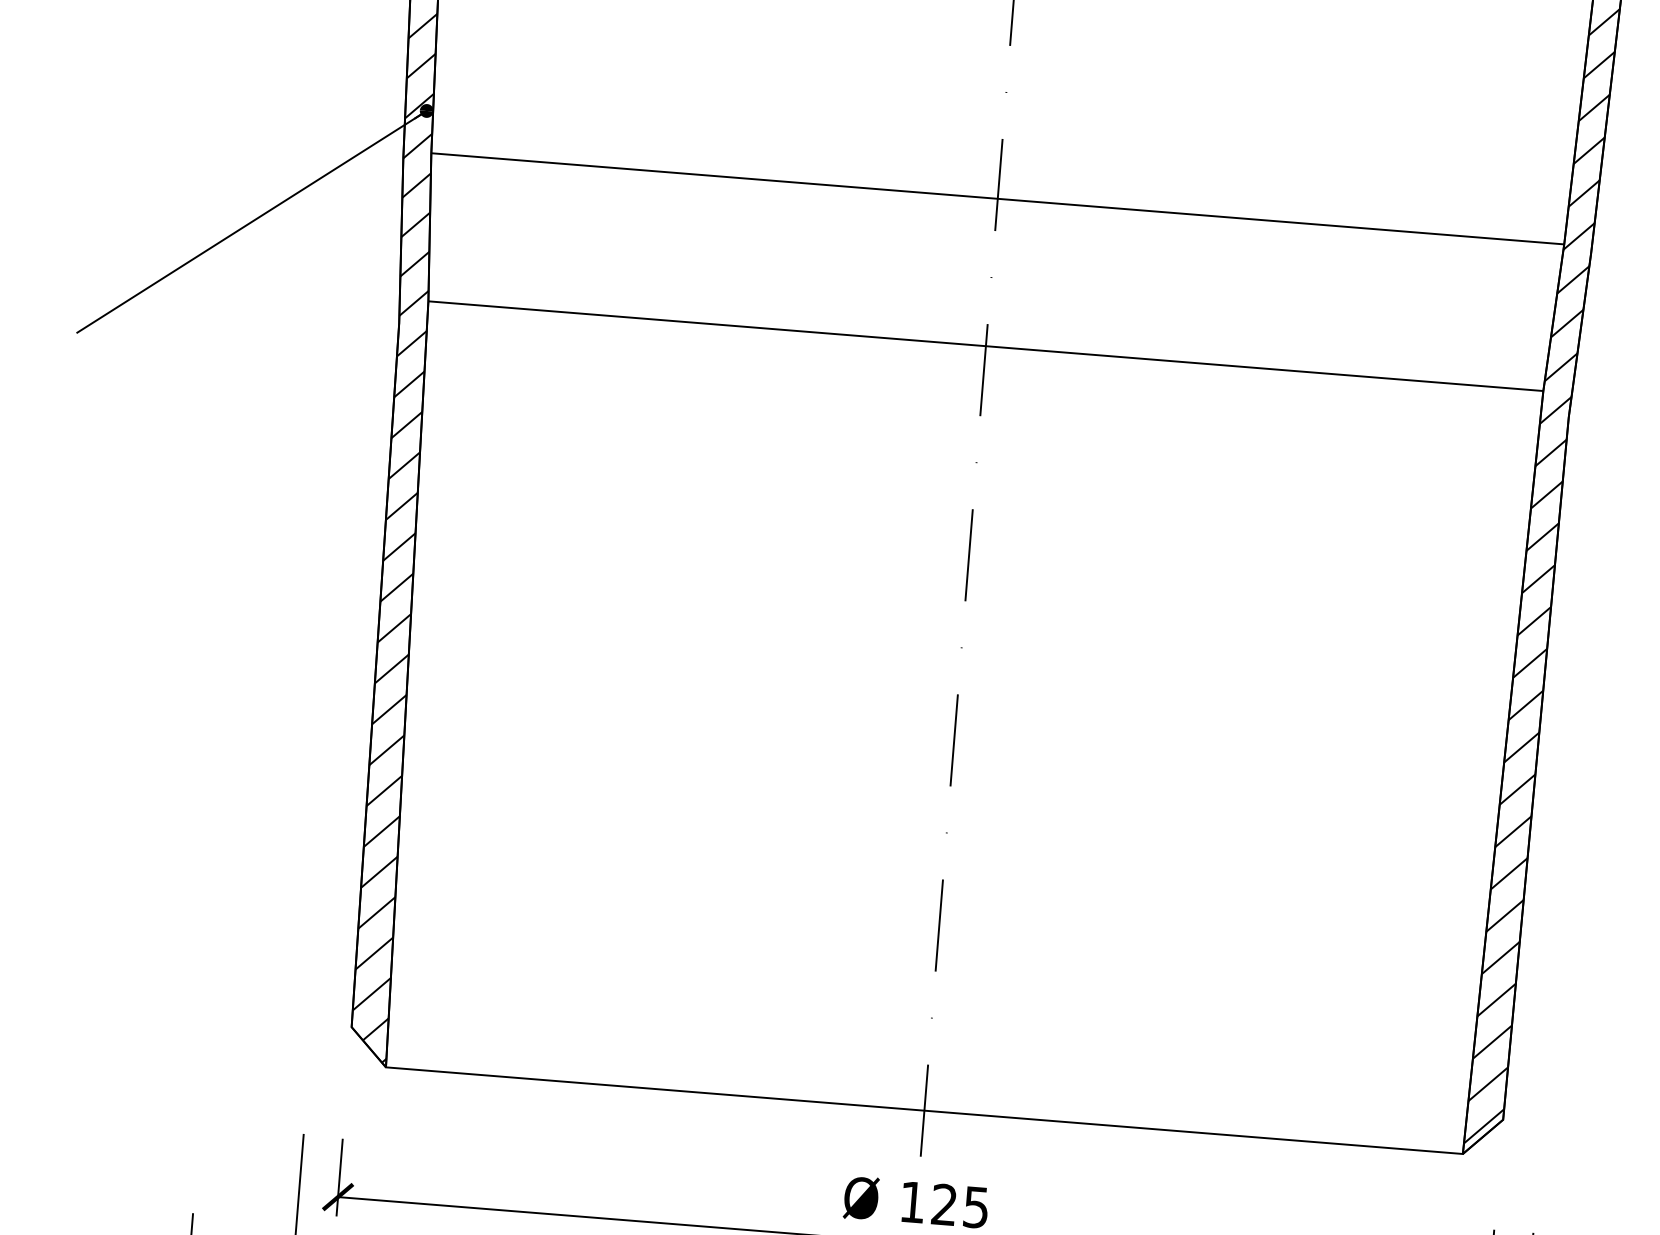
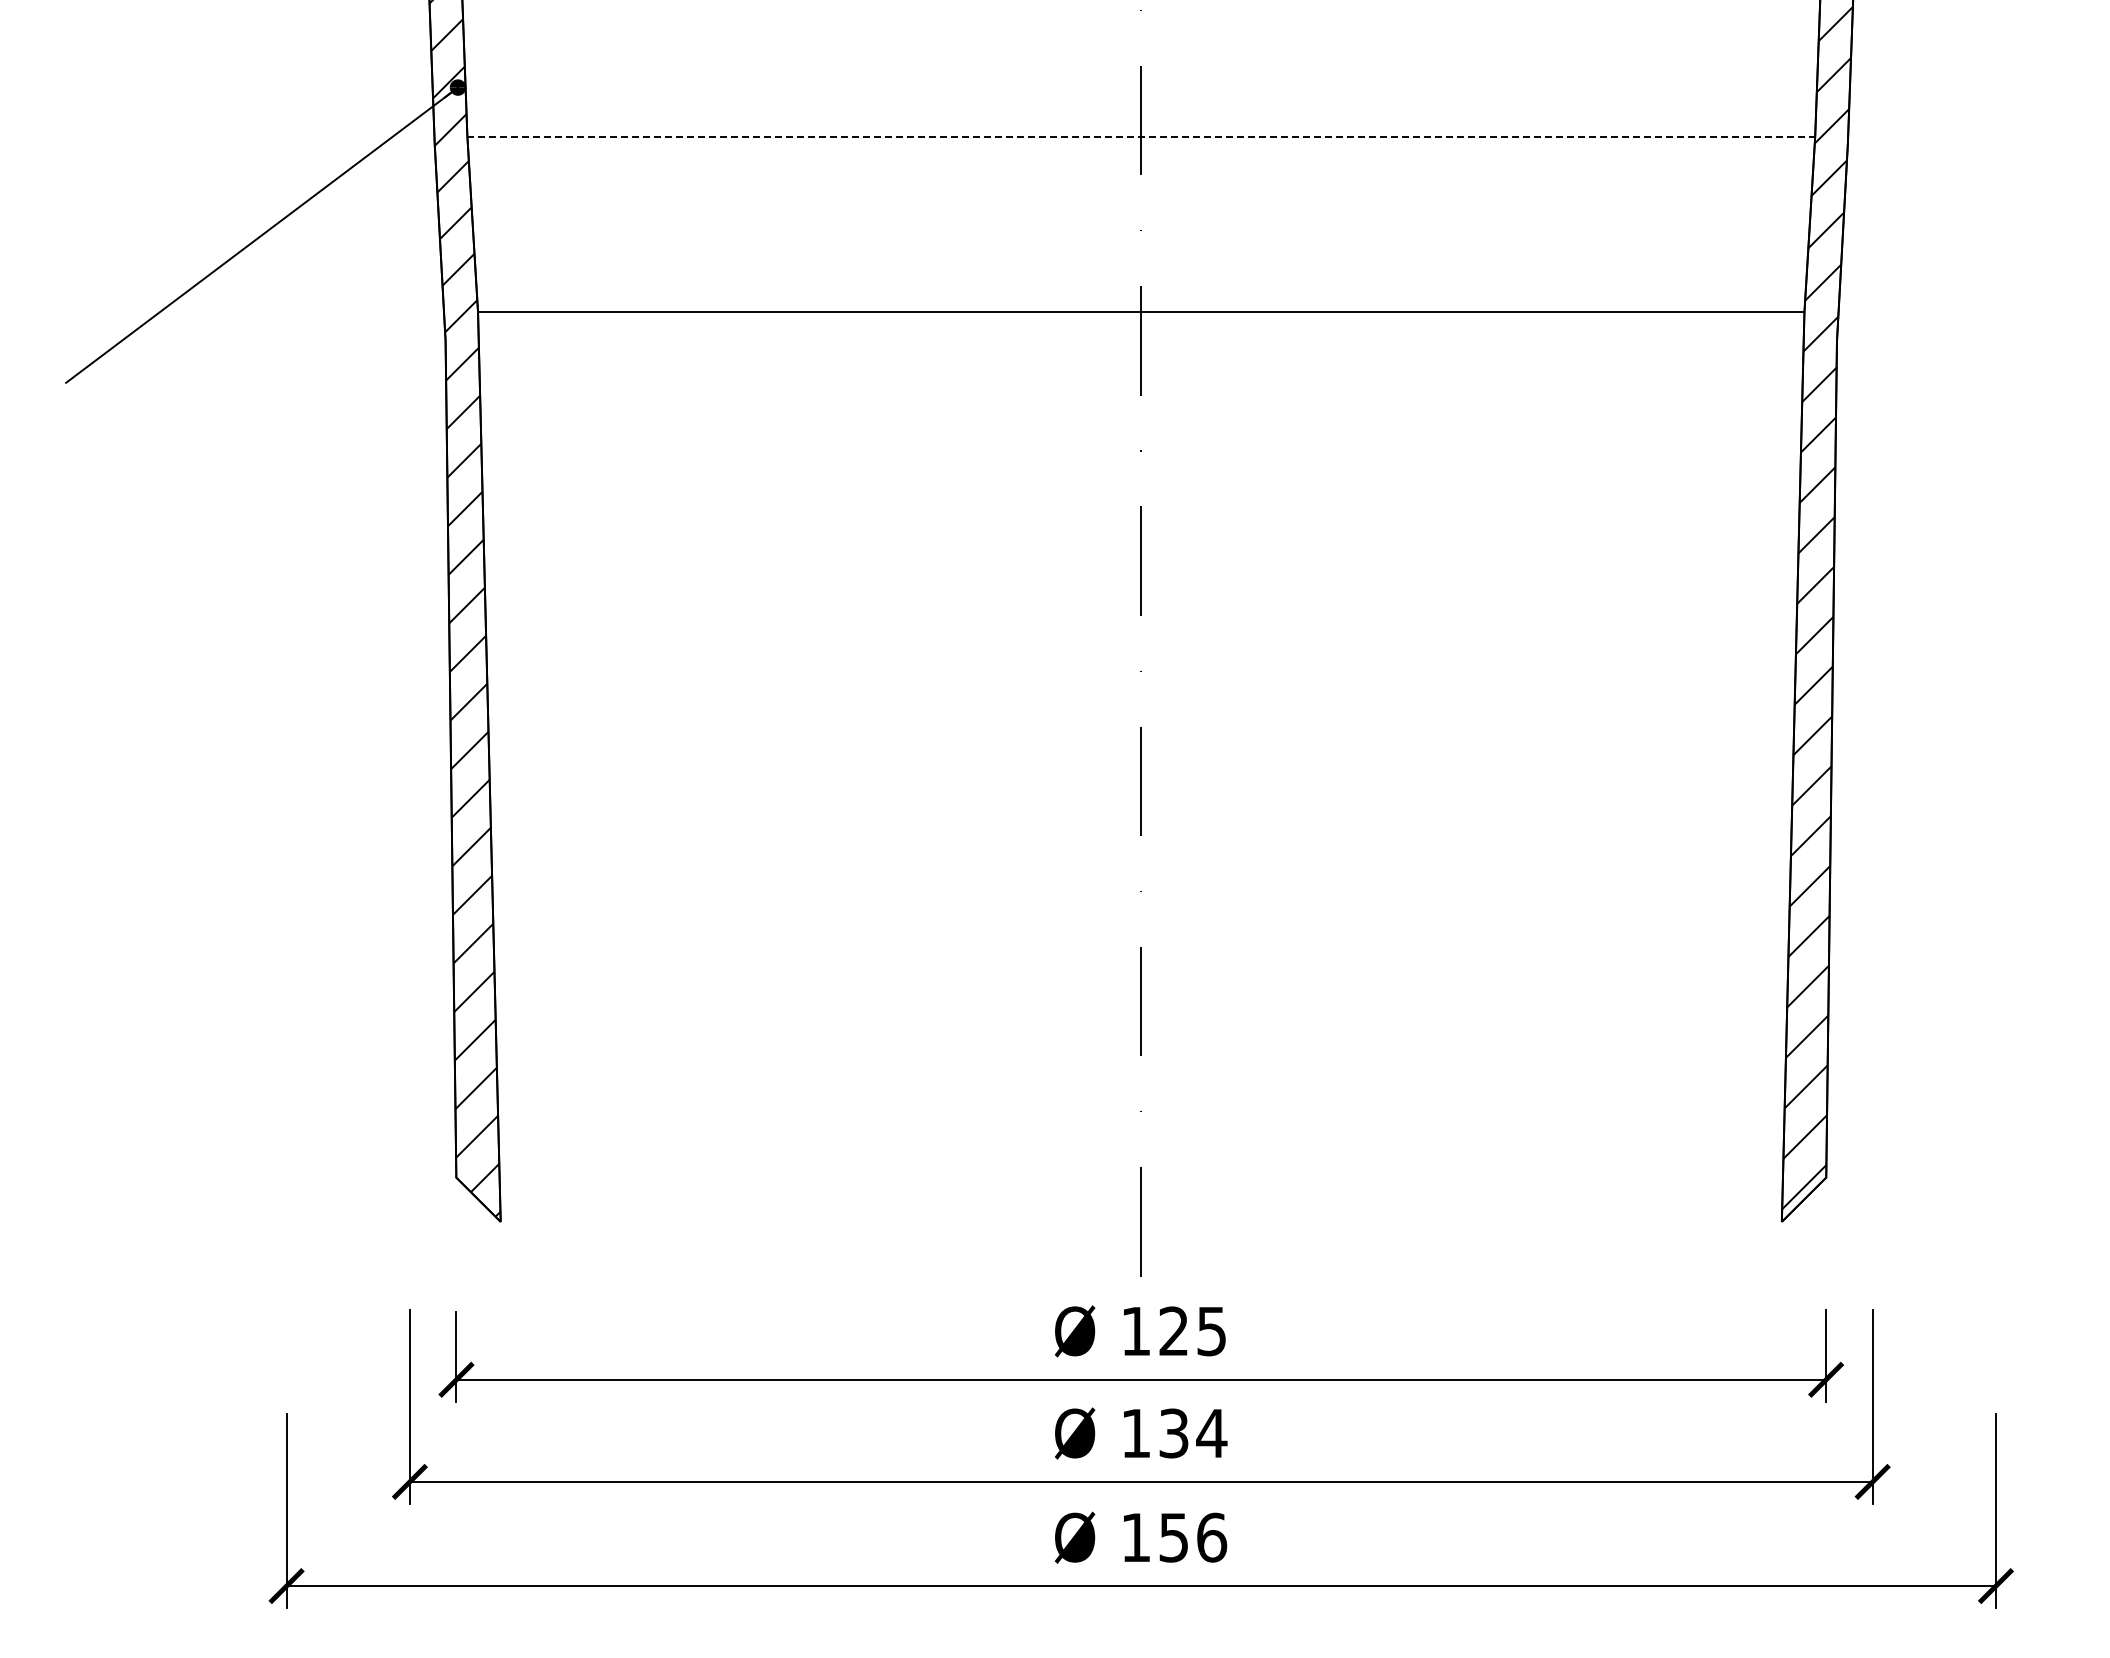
line: (997, 199) -> (1141, 137), solid -> dashed
line: (923, 1110) -> (1140, 1221), removed

